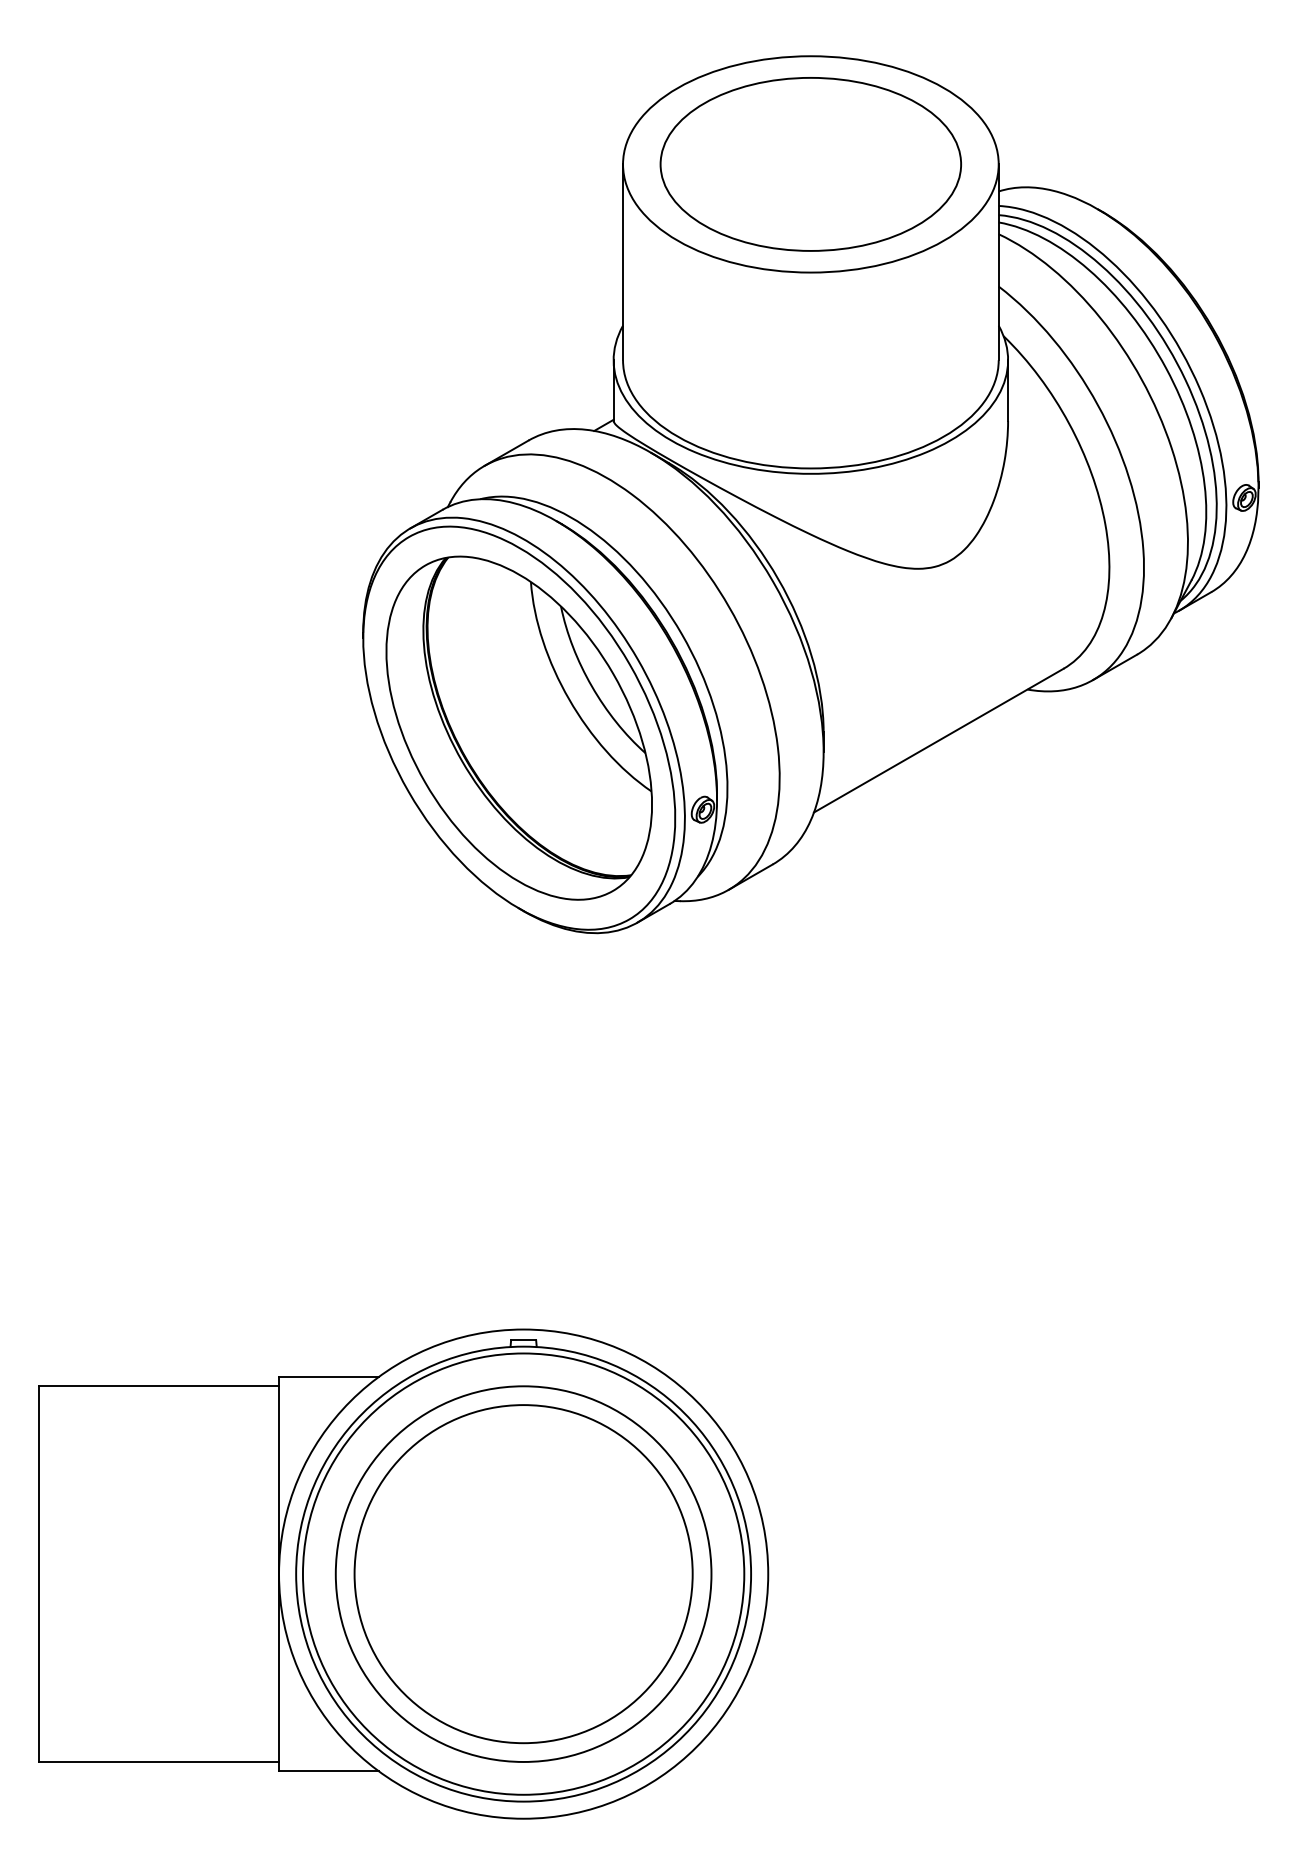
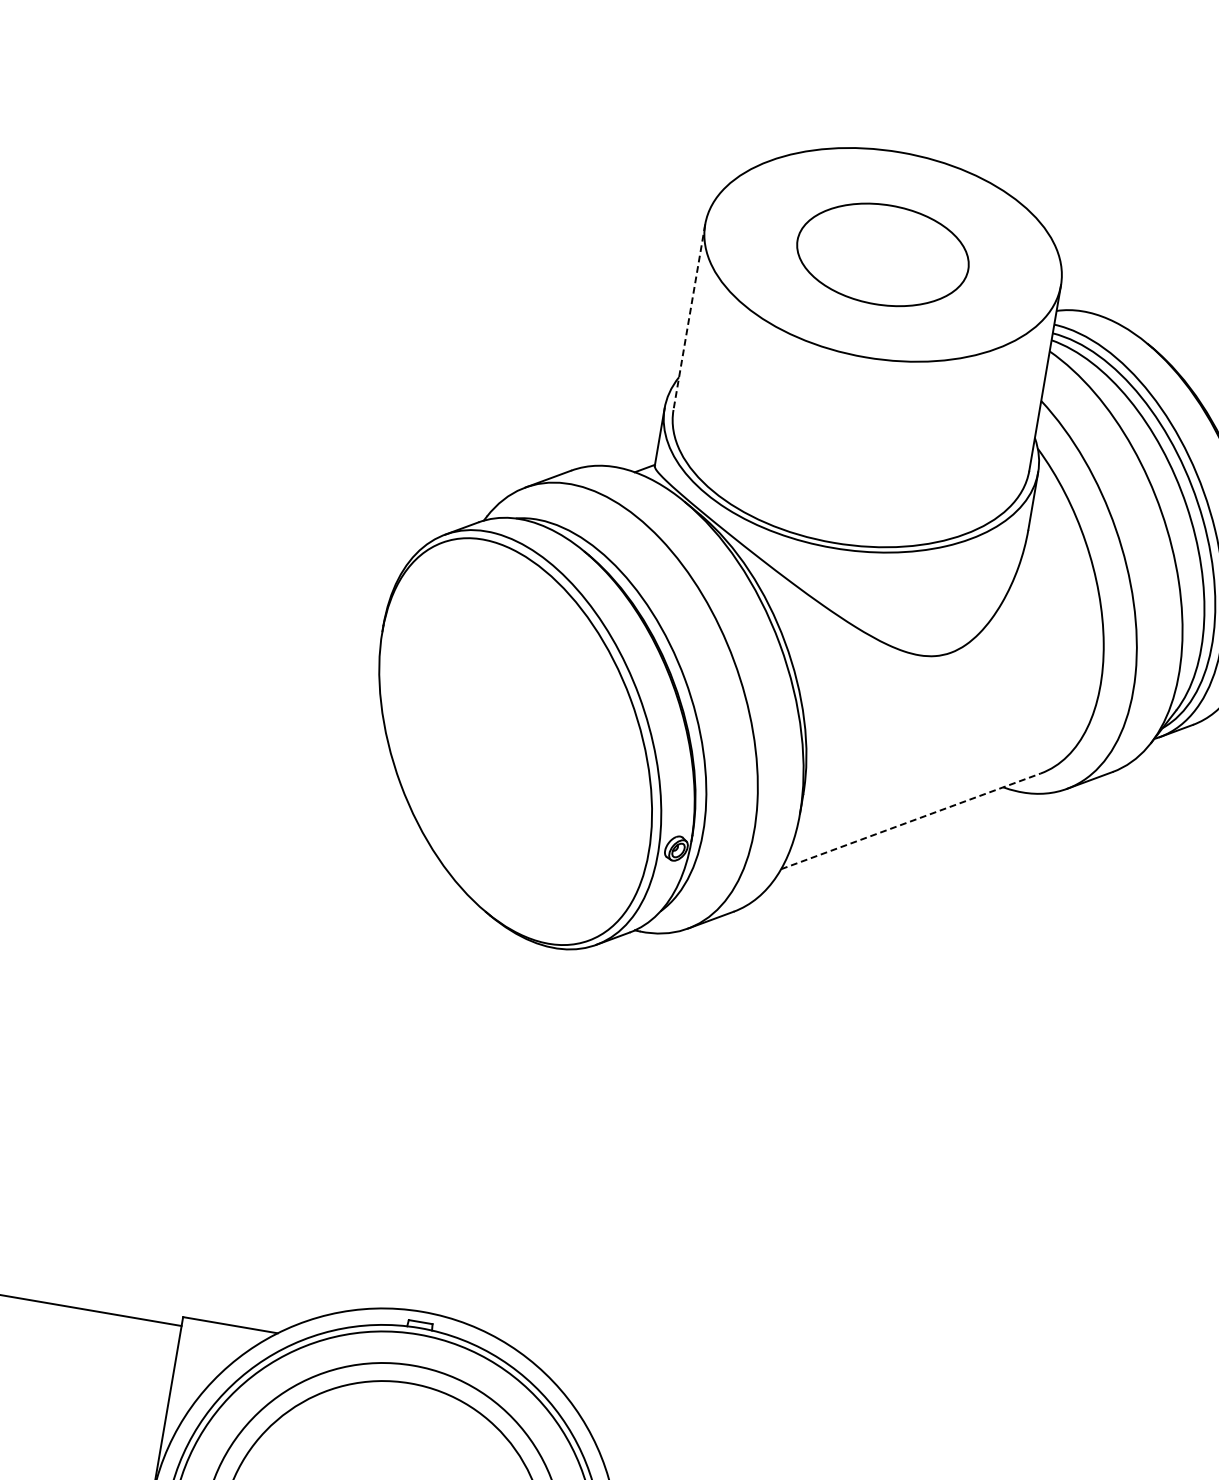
part: (810, 164) -> (882, 254), size x0.6
line: (623, 262) -> (689, 317), solid -> dashed
part: (518, 727) -> (515, 740), removed
line: (939, 740) -> (911, 821), solid -> dashed

